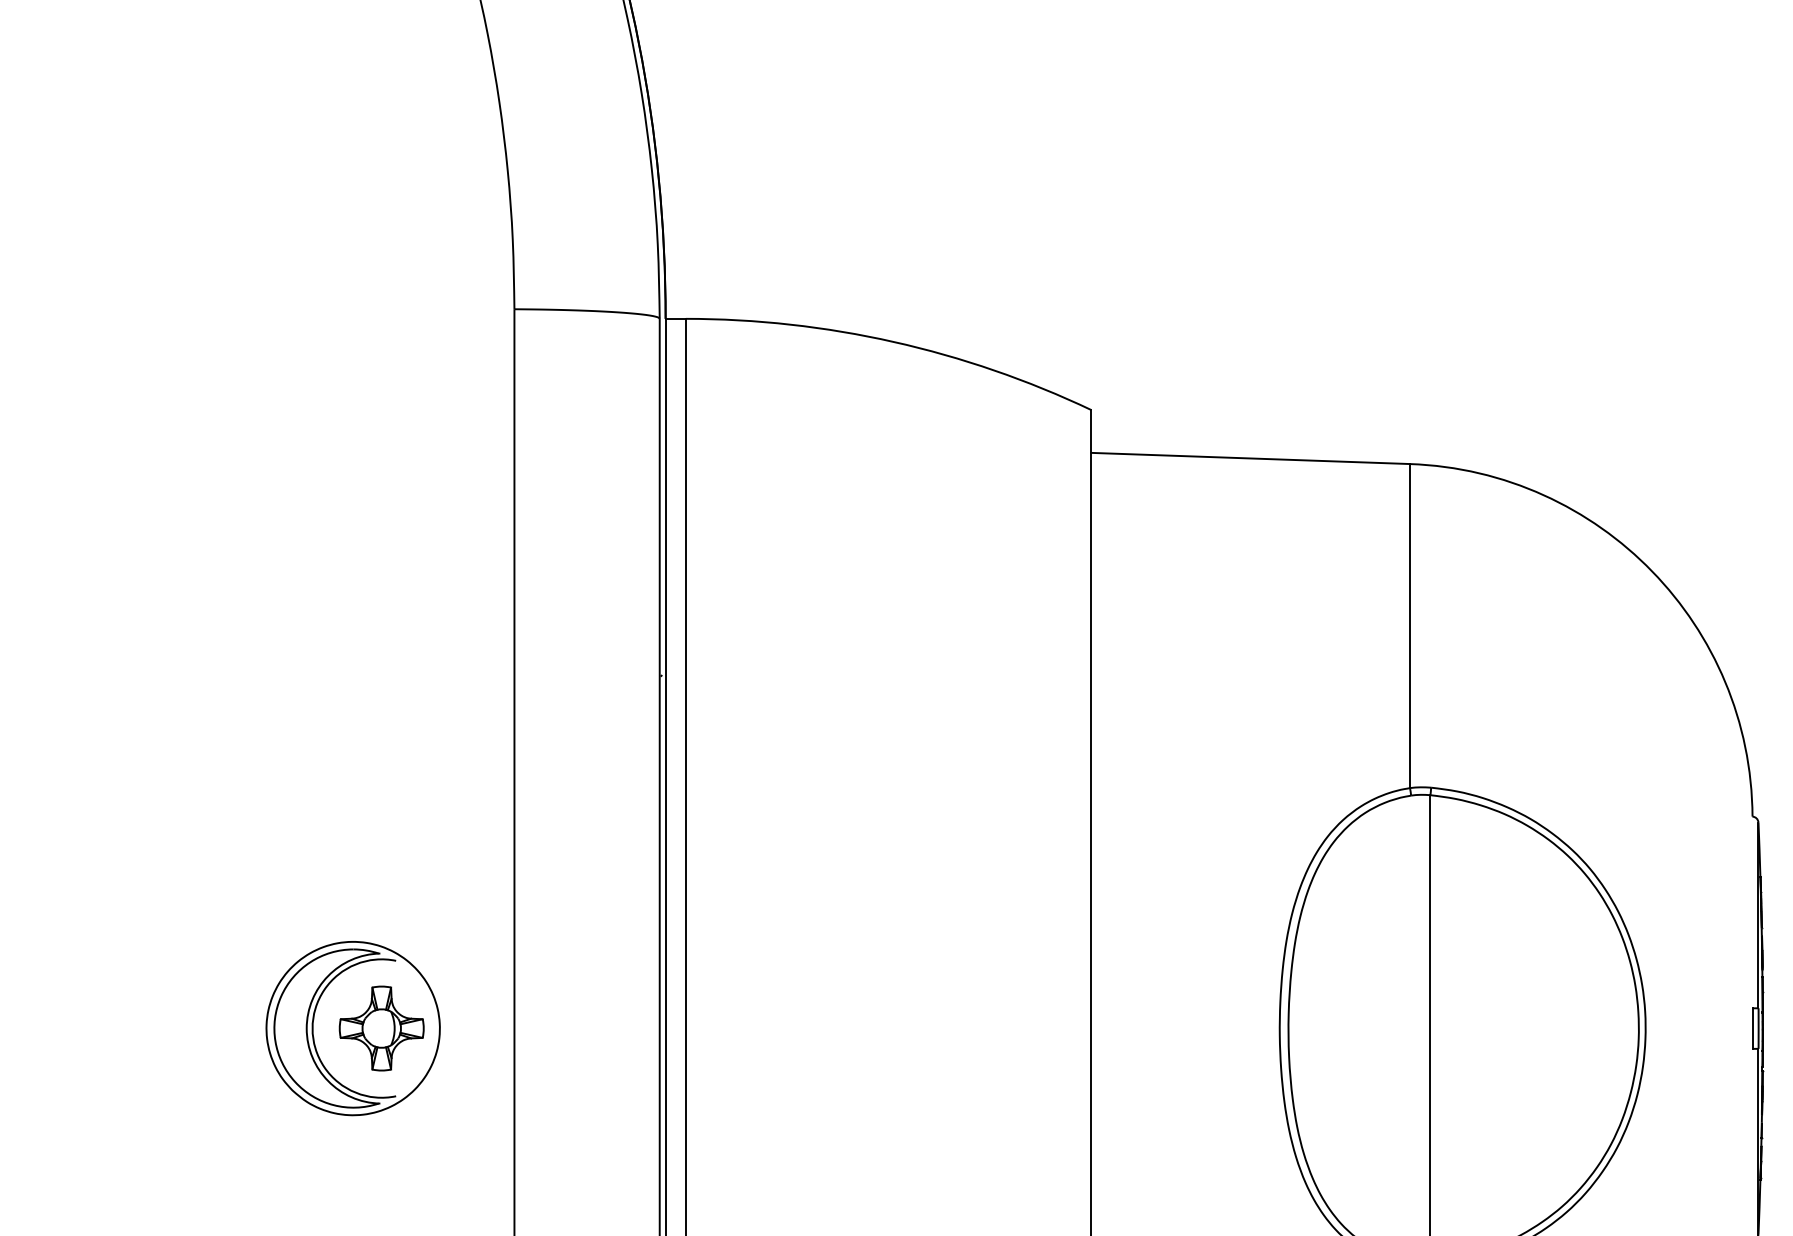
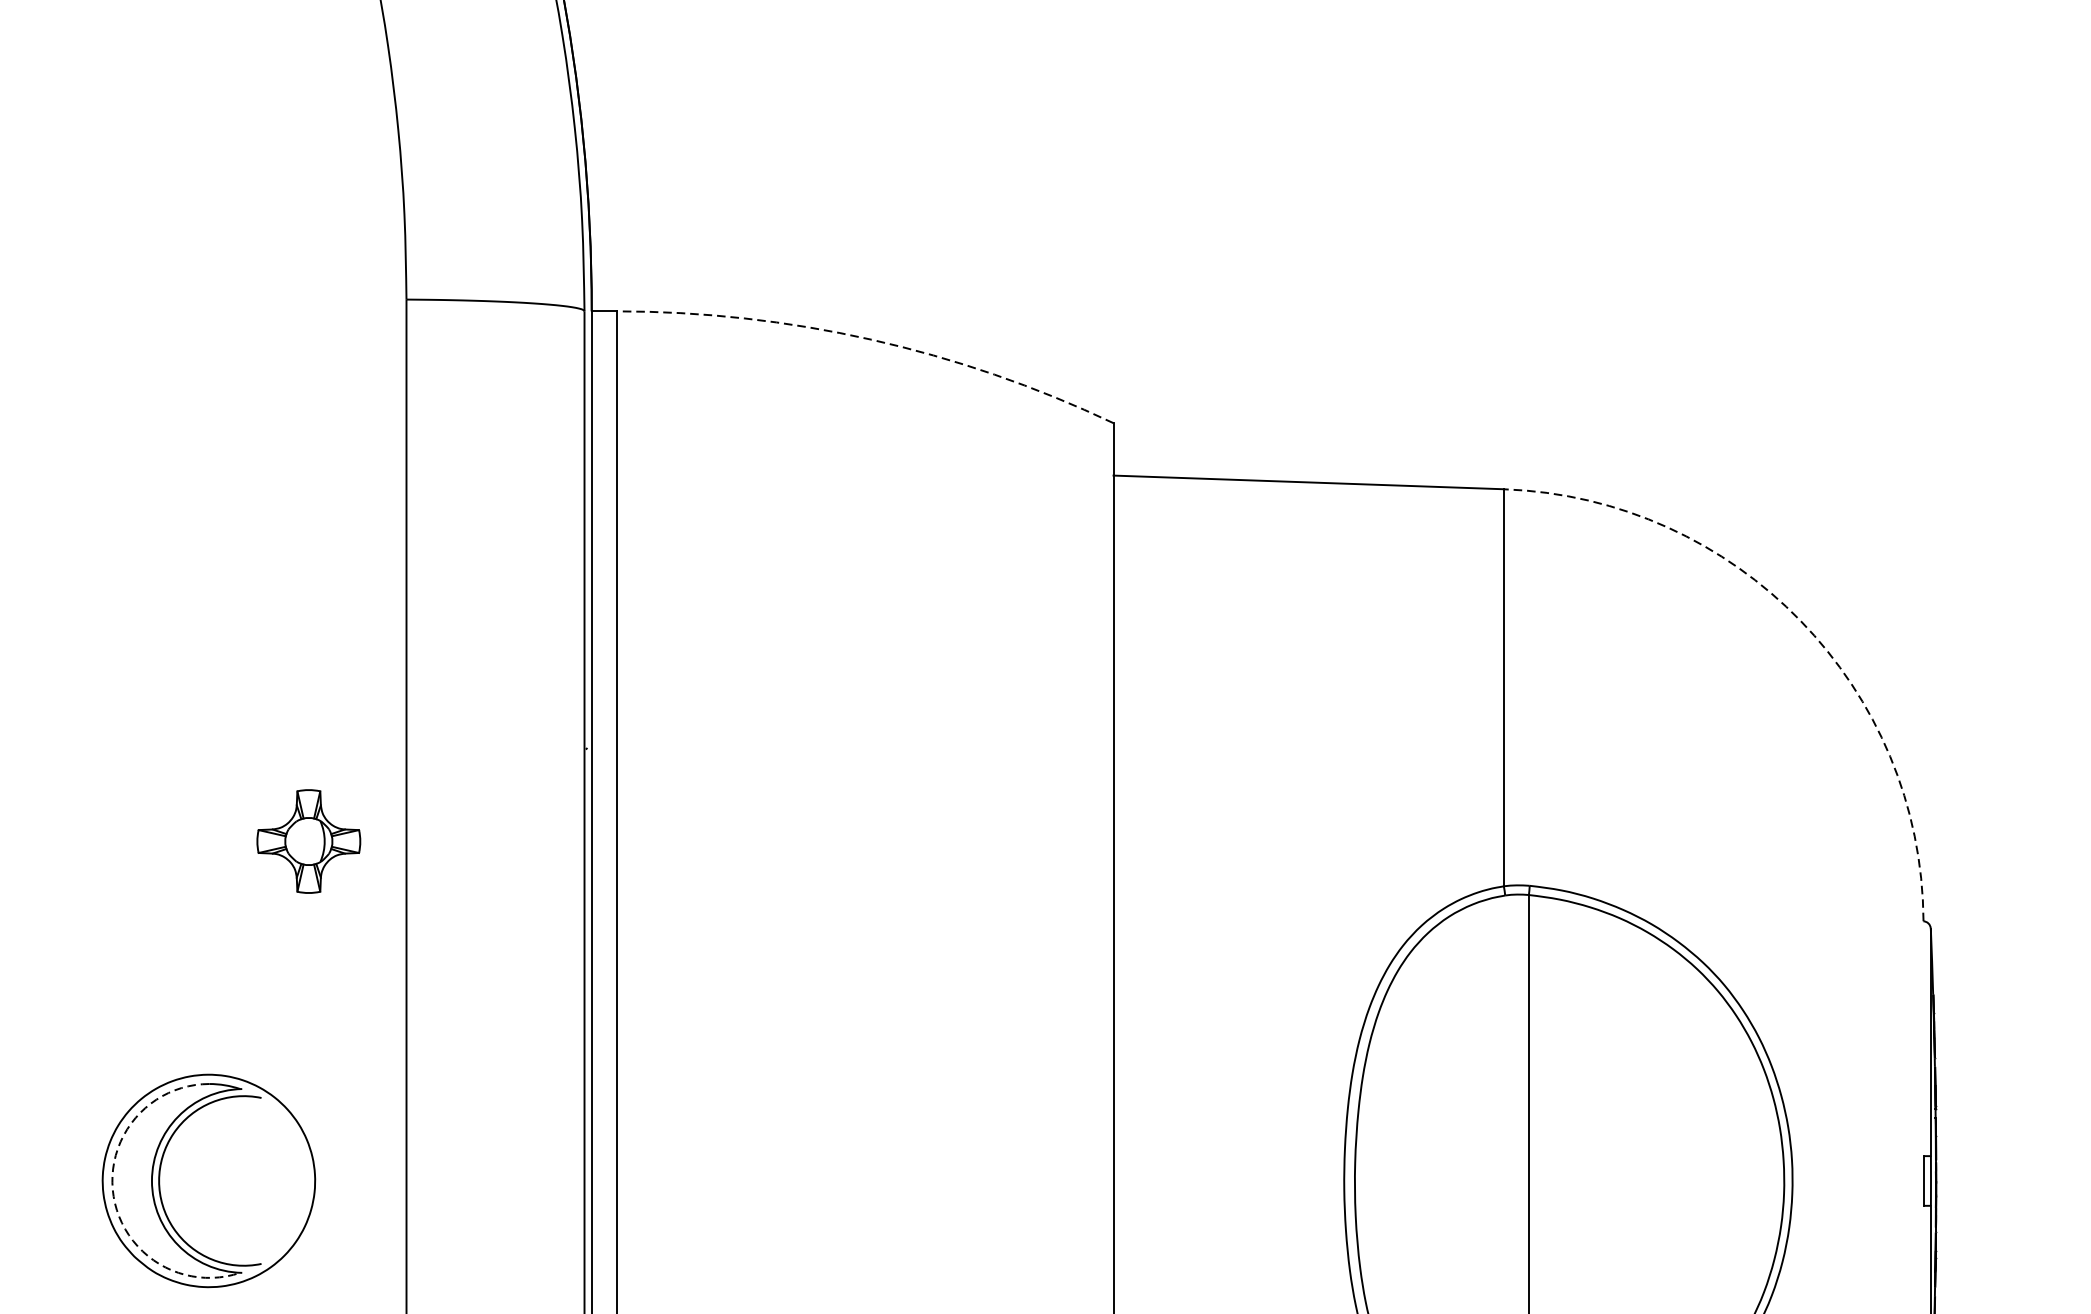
arc: (893, 341) -> (870, 339), solid -> dashed
arc: (1652, 571) -> (1800, 620), solid -> dashed
part: (381, 1028) -> (308, 841), moved
arc: (275, 1041) -> (113, 1196), solid -> dashed

